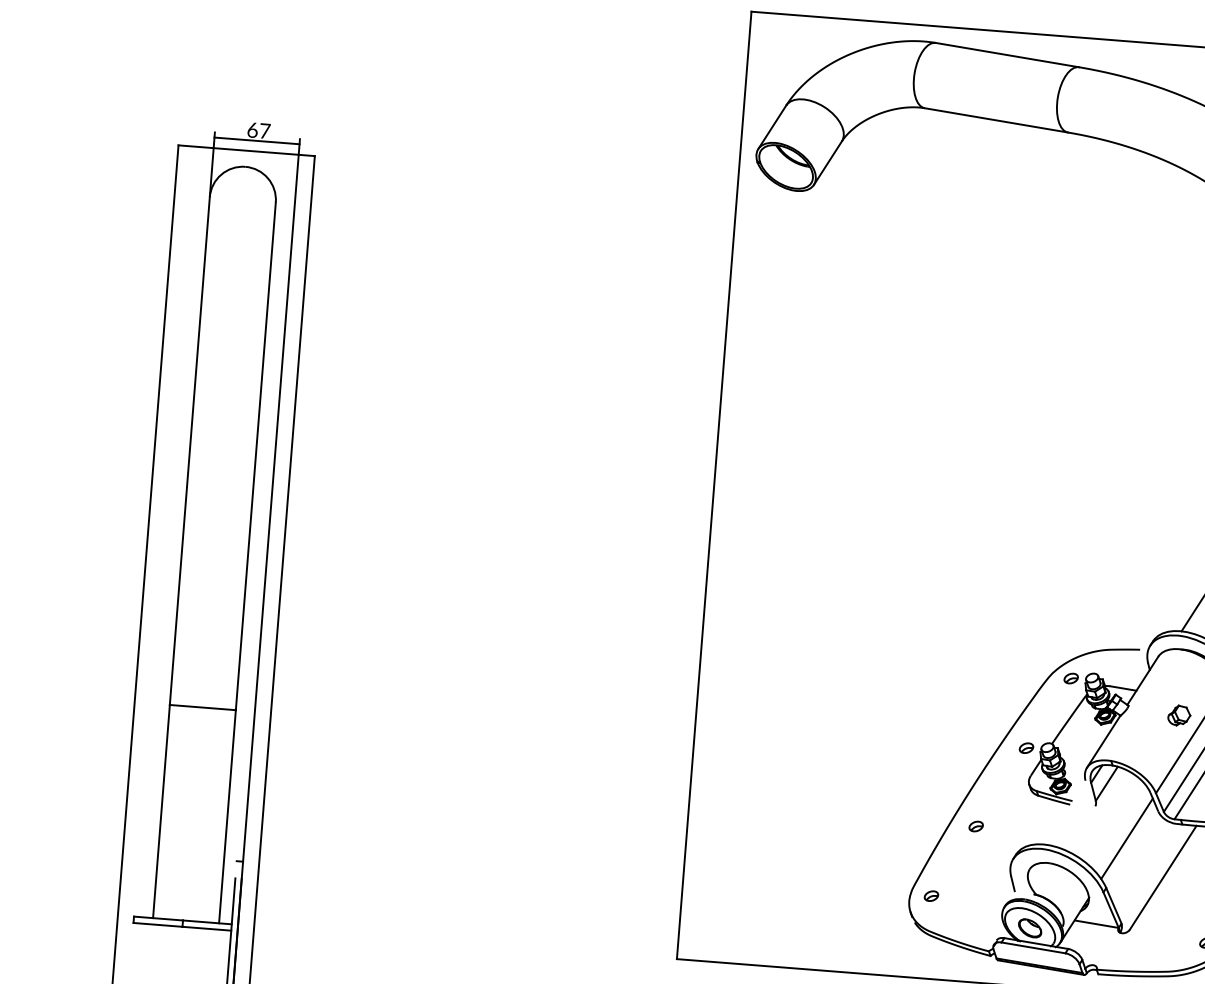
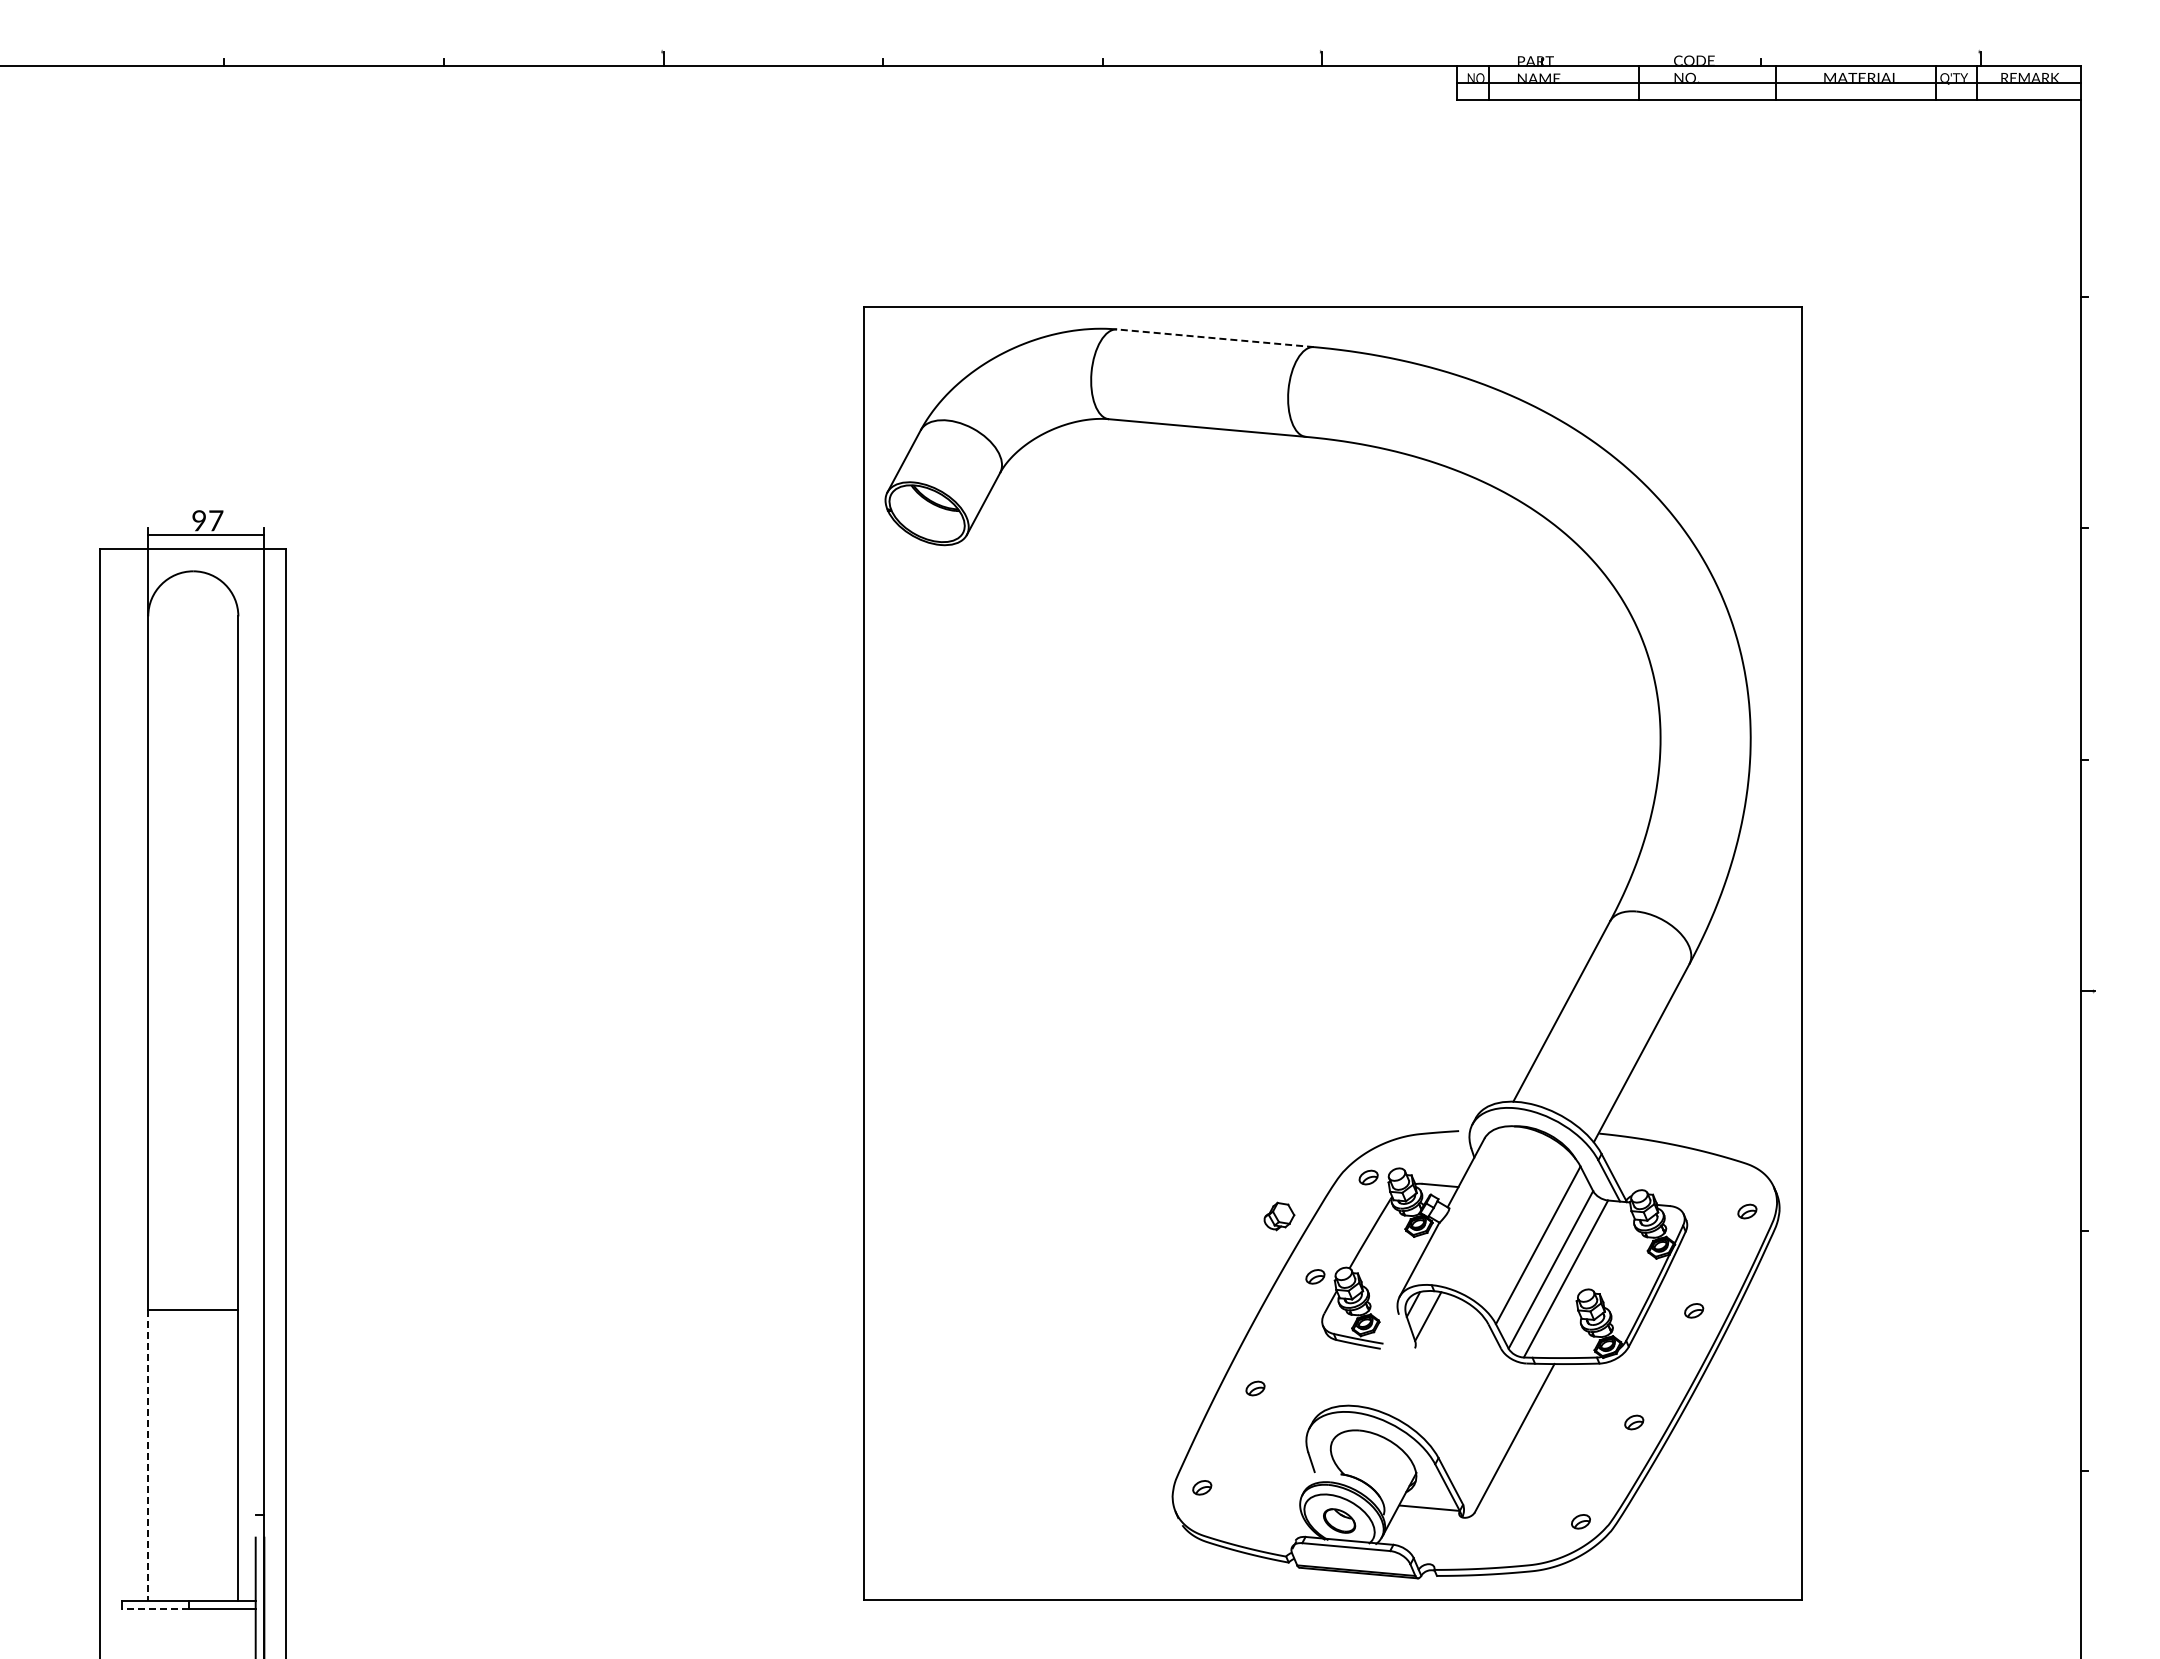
line: (1007, 55) -> (1215, 338), solid -> dashed
text: (252, 129) -> (199, 520), 67 -> 97
part: (1179, 715) -> (1279, 1216), moved
line: (161, 811) -> (148, 1455), solid -> dashed
line: (1127, 838) -> (1461, 1388), removed
line: (157, 924) -> (155, 1609), solid -> dashed

